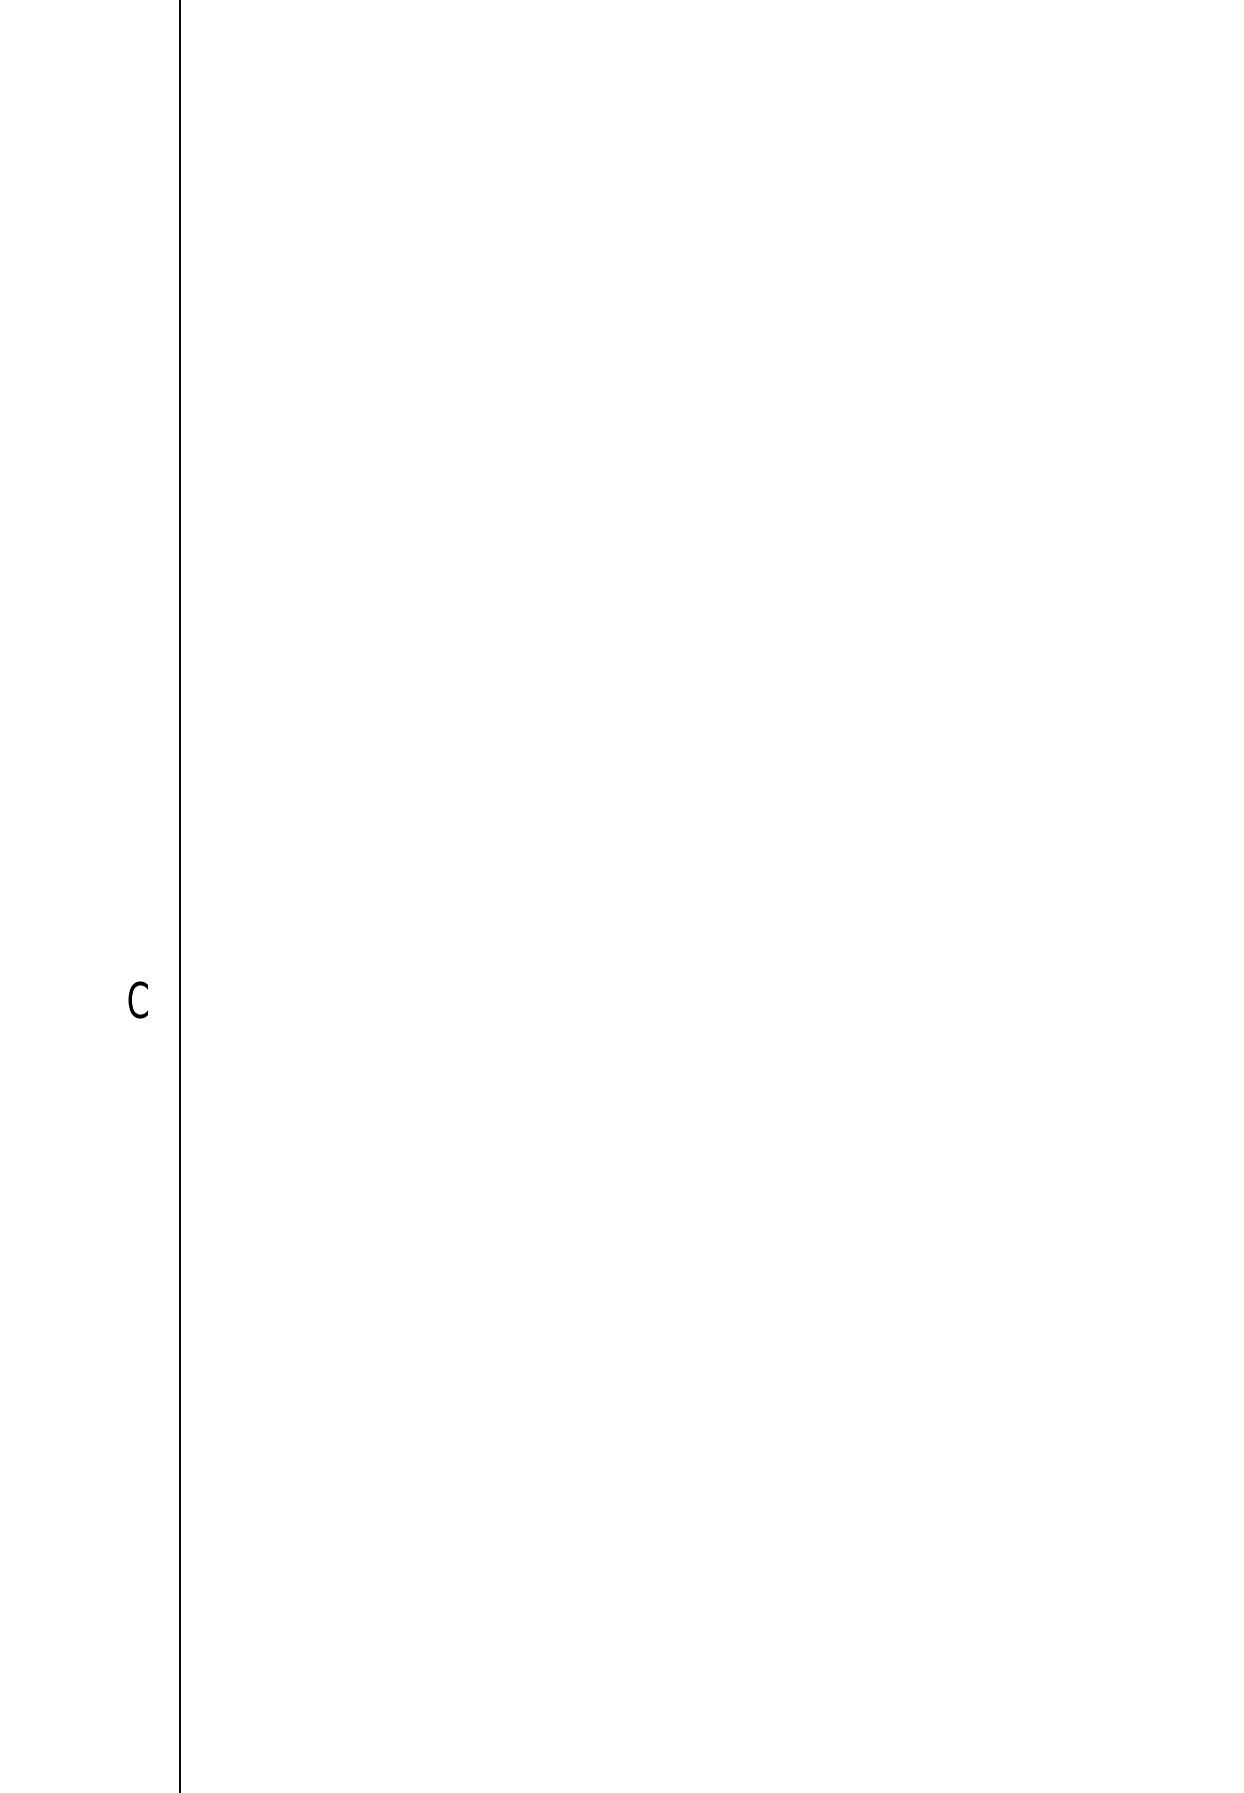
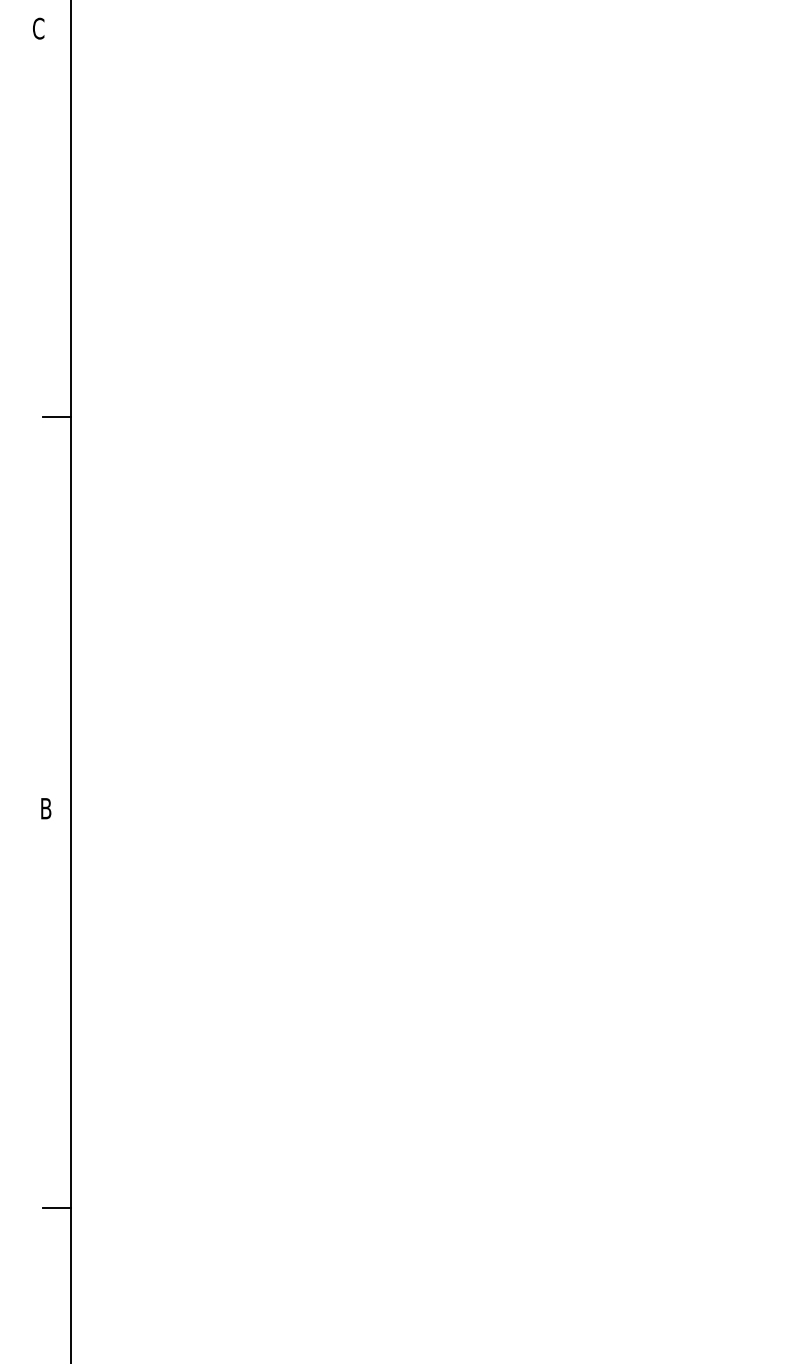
line: (155, 337) -> (56, 417), added
text: (137, 999) -> (45, 808), C -> B
line: (155, 1676) -> (56, 1208), added

